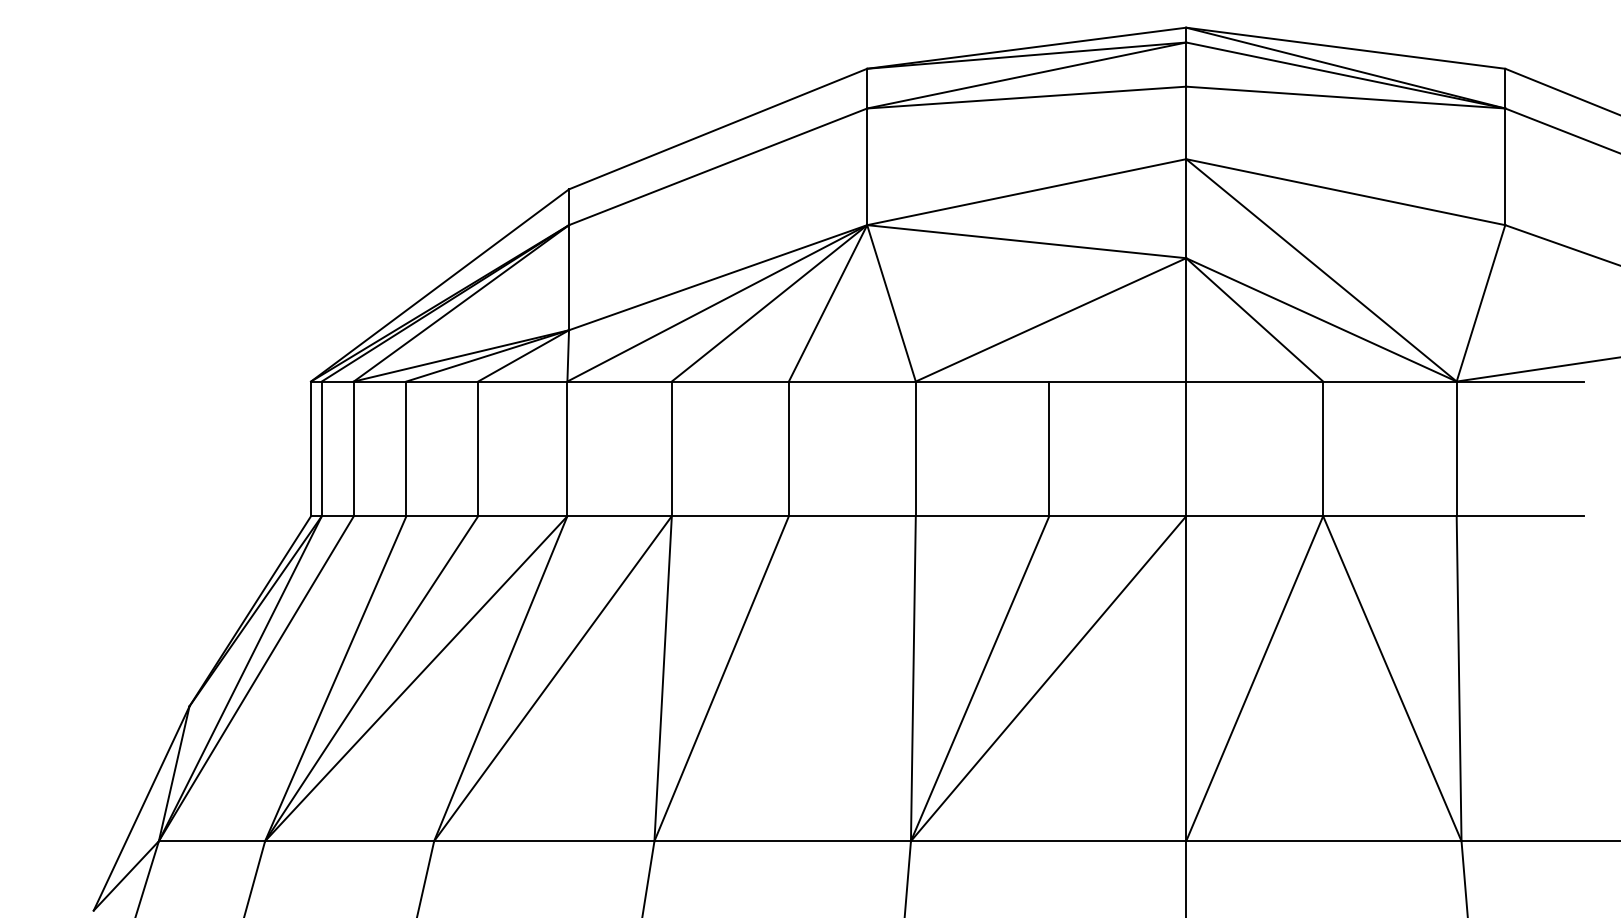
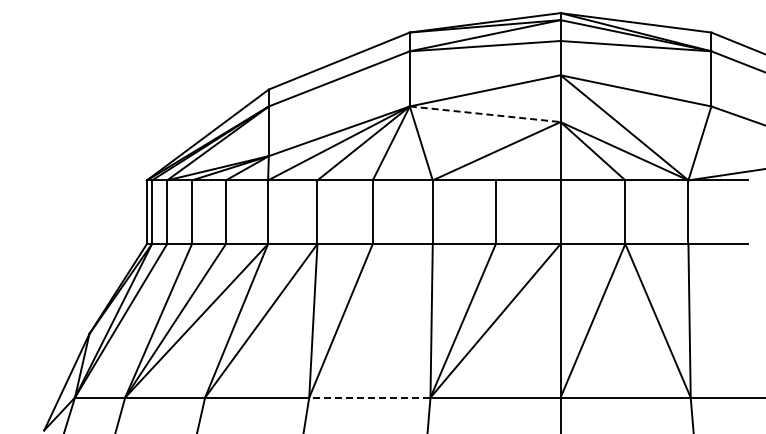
line: (1027, 242) -> (485, 114), solid -> dashed
line: (781, 840) -> (369, 397), solid -> dashed

